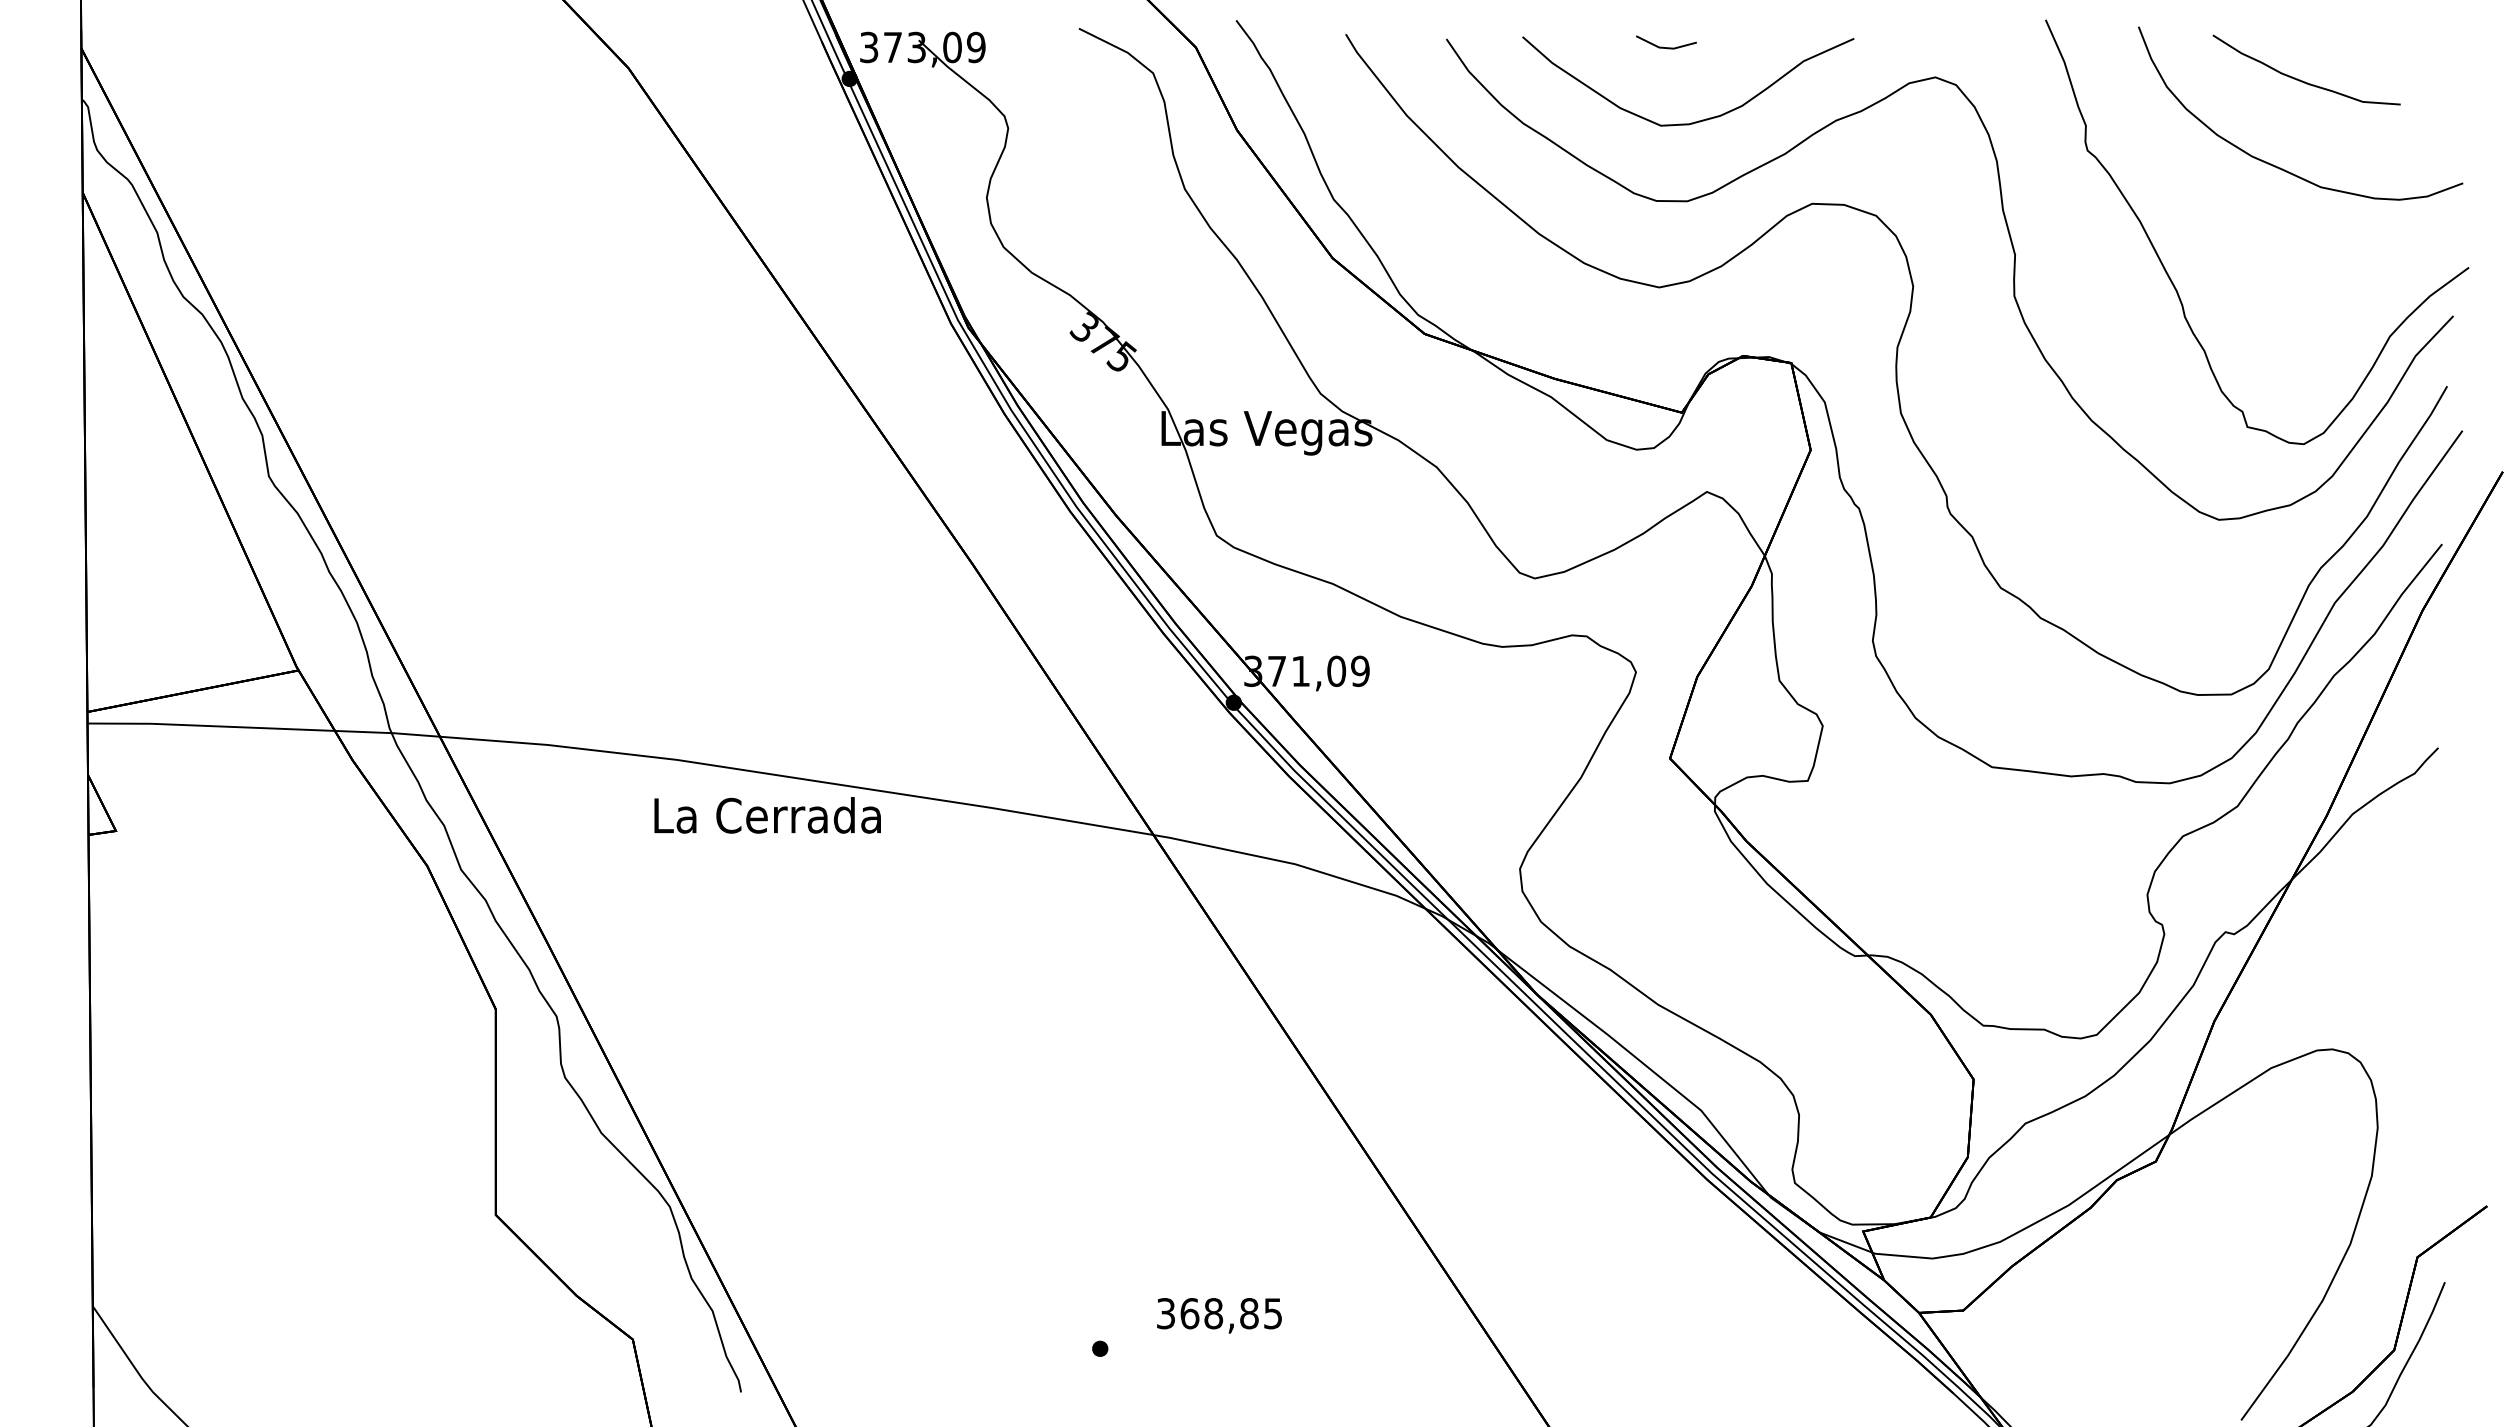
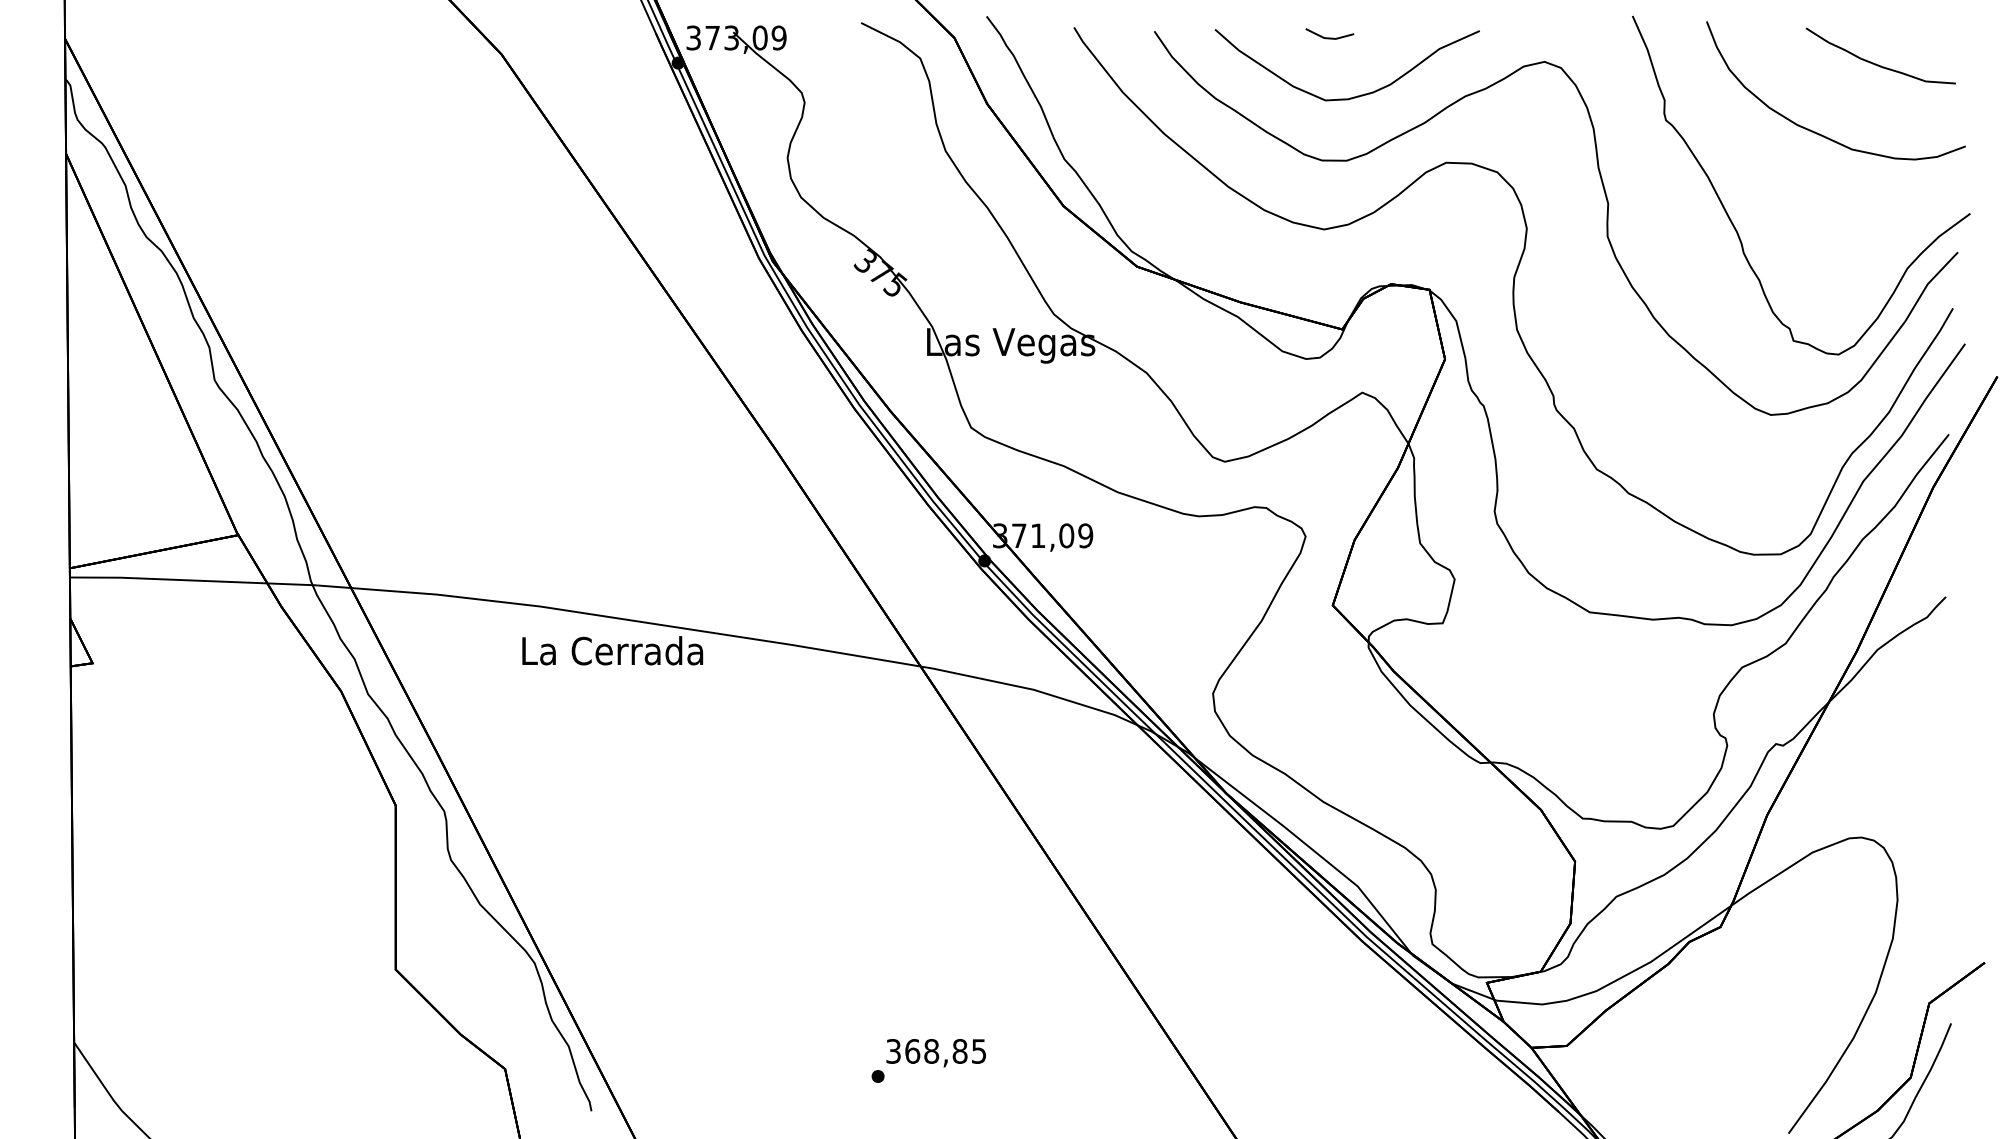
curve: (2301, 79) -> (1876, 63), moved
text: (1218, 1316) -> (935, 1053), moved

